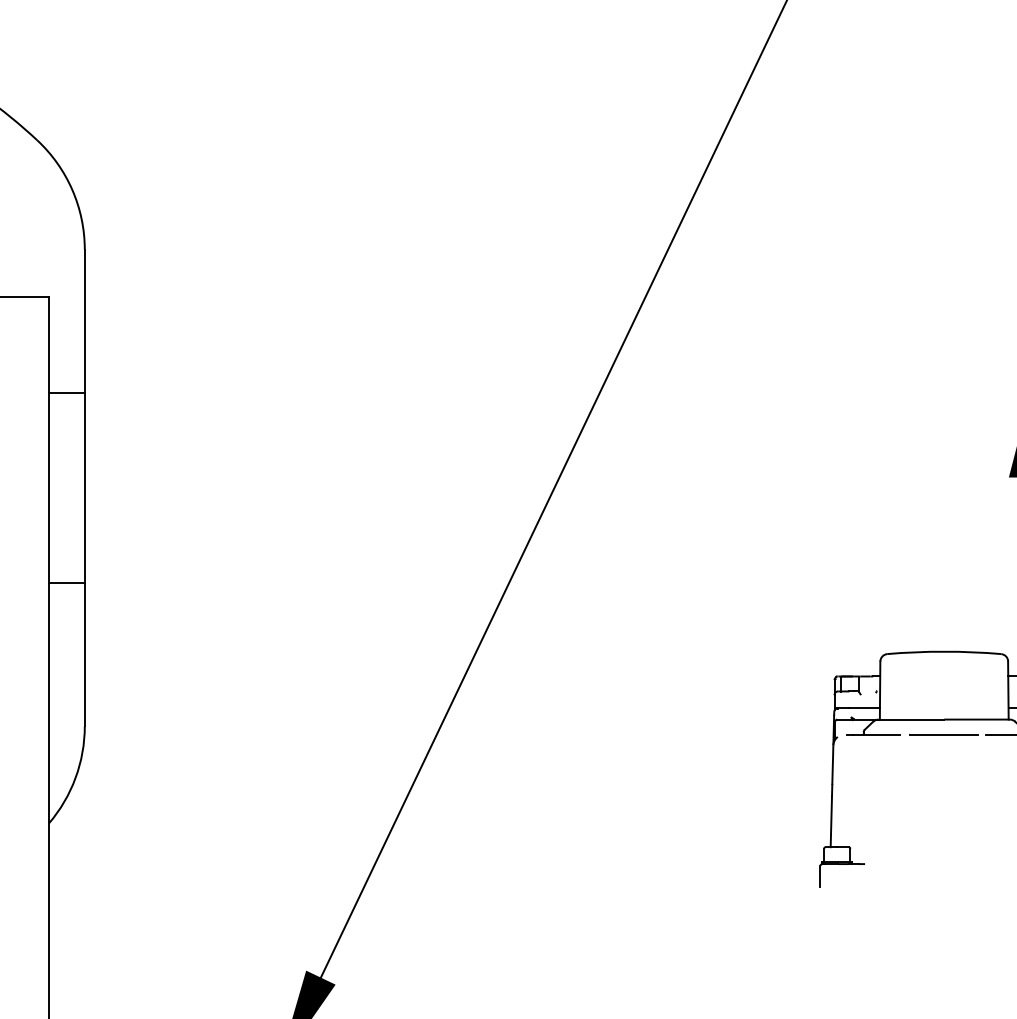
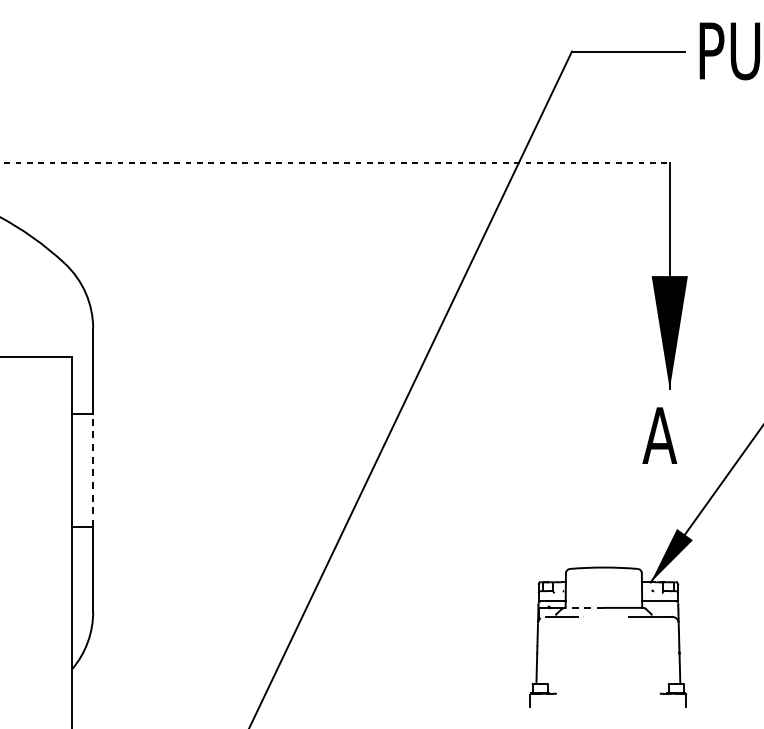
line: (85, 488) -> (93, 470), solid -> dashed
line: (911, 718) -> (584, 607), solid -> dashed
line: (943, 734) -> (603, 616), removed

